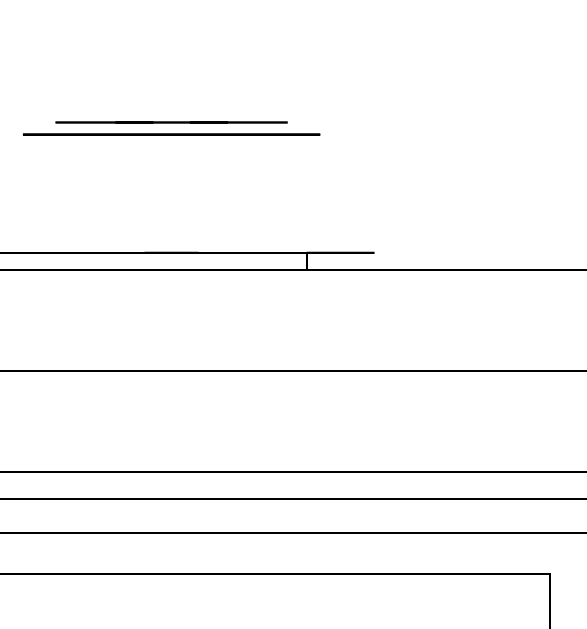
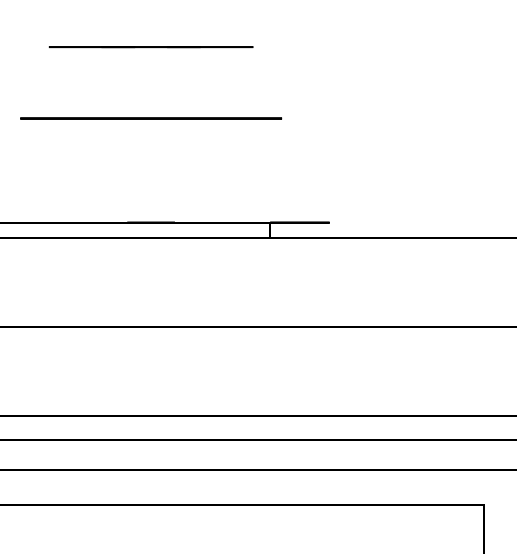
line: (171, 122) -> (151, 47), moved

